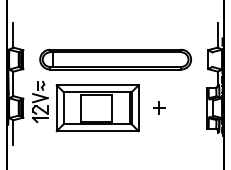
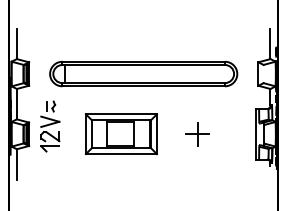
part: (97, 107) -> (121, 133), size x0.7
part: (159, 108) -> (197, 134), size x1.6

